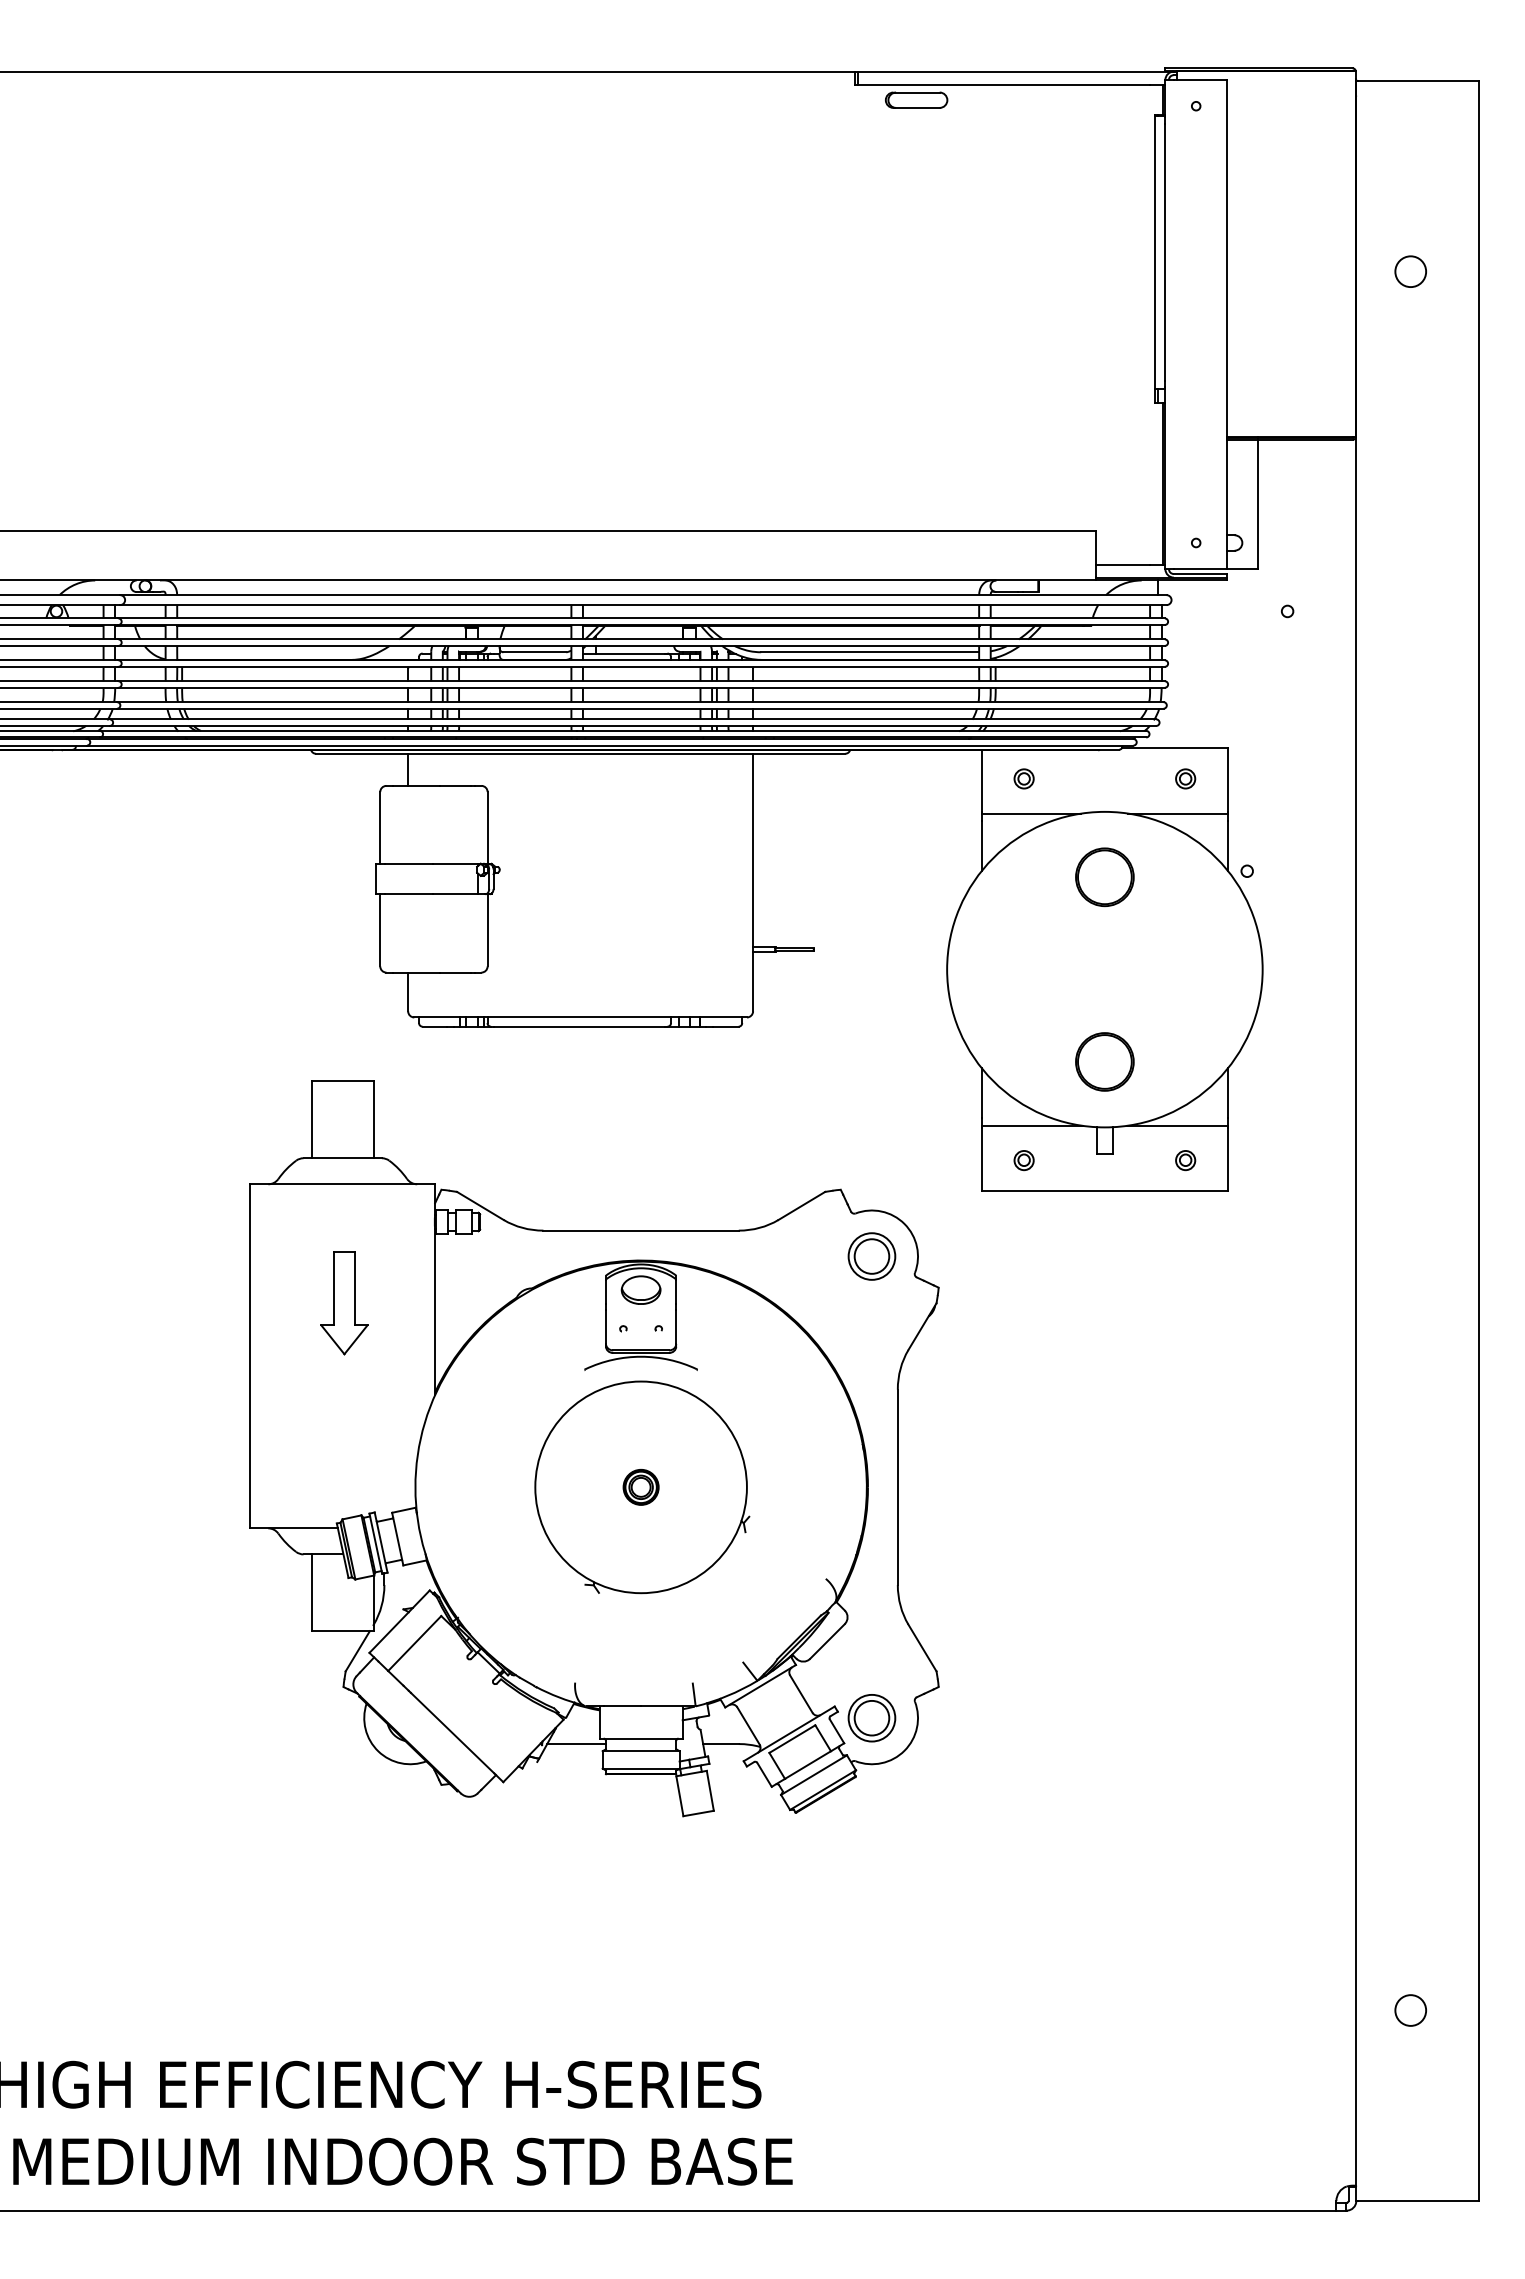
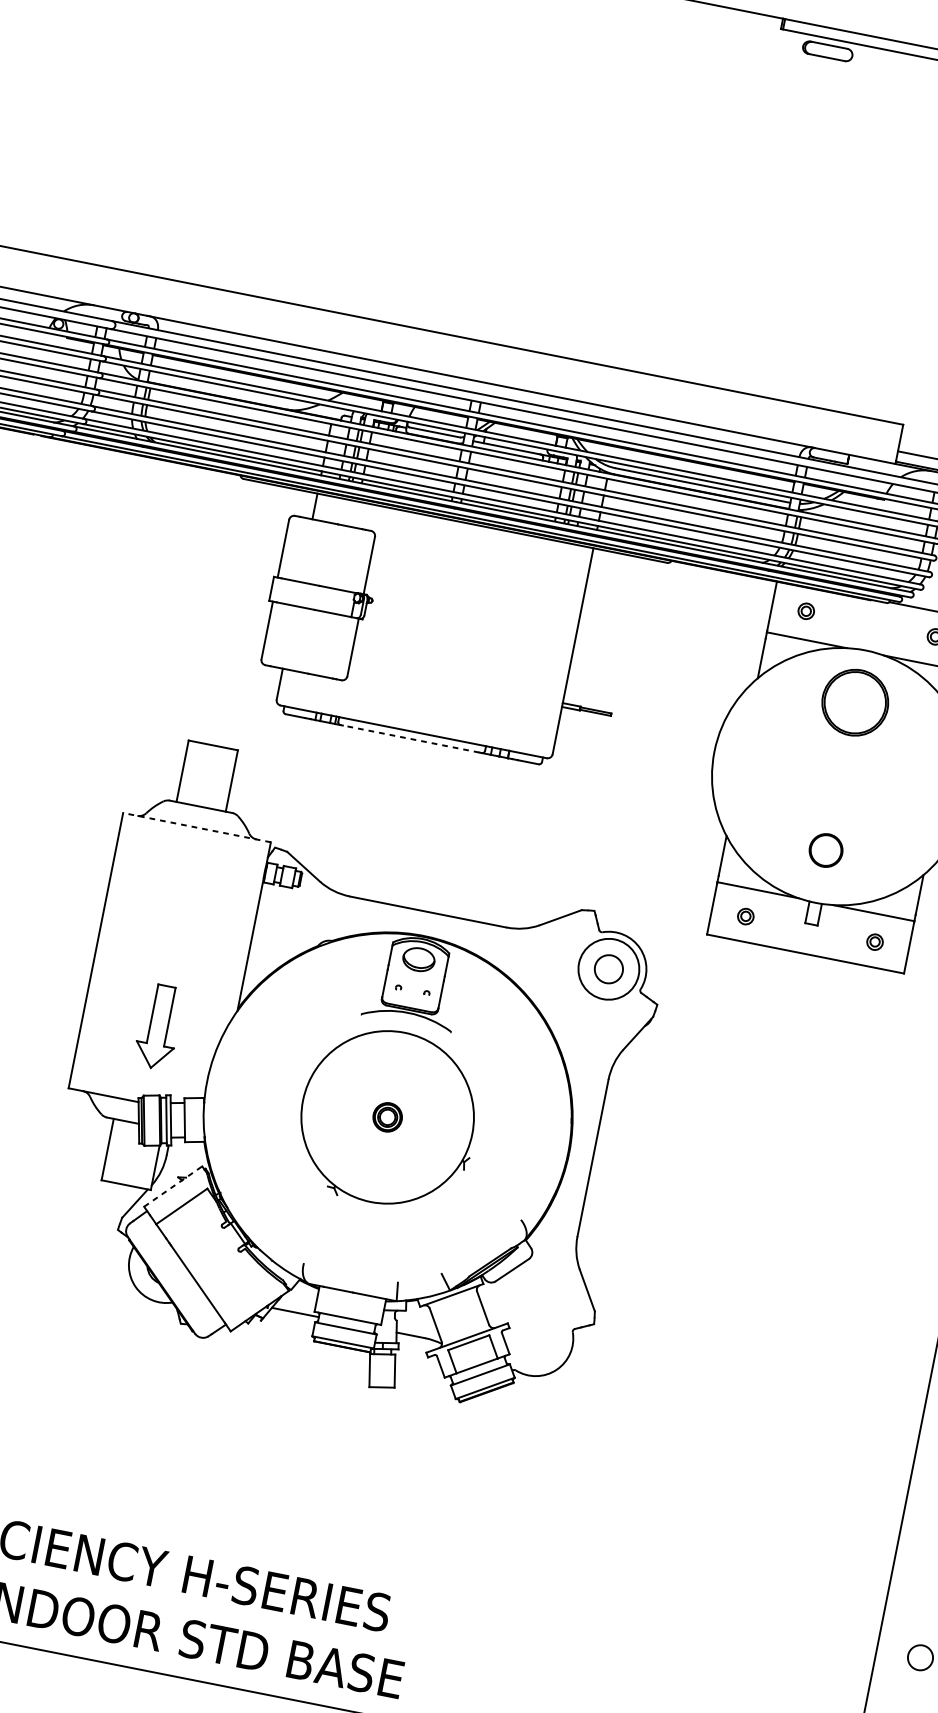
part: (1104, 877) -> (854, 702), size x1.4
line: (578, 1026) -> (410, 738), solid -> dashed
part: (1104, 1061) -> (825, 850), size x0.7
line: (342, 1184) -> (196, 827), solid -> dashed
circle: (871, 1256) -> (608, 969), size x1.6
part: (344, 1303) -> (158, 1027), moved
line: (399, 1621) -> (173, 1186), solid -> dashed
part: (871, 1718) -> (535, 1338), removed

